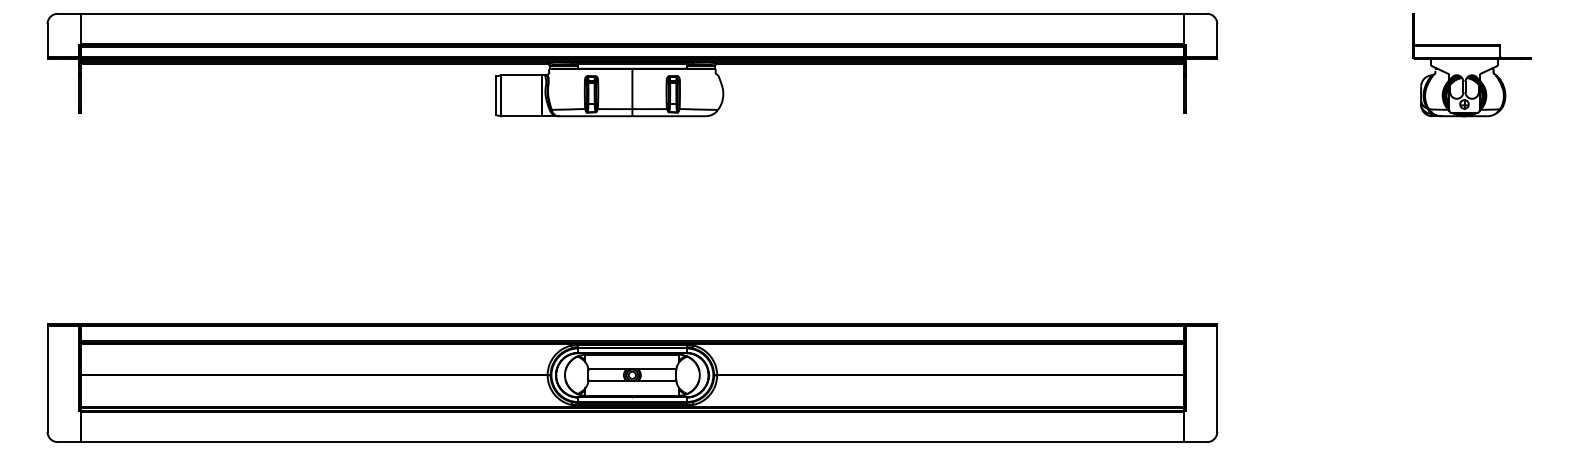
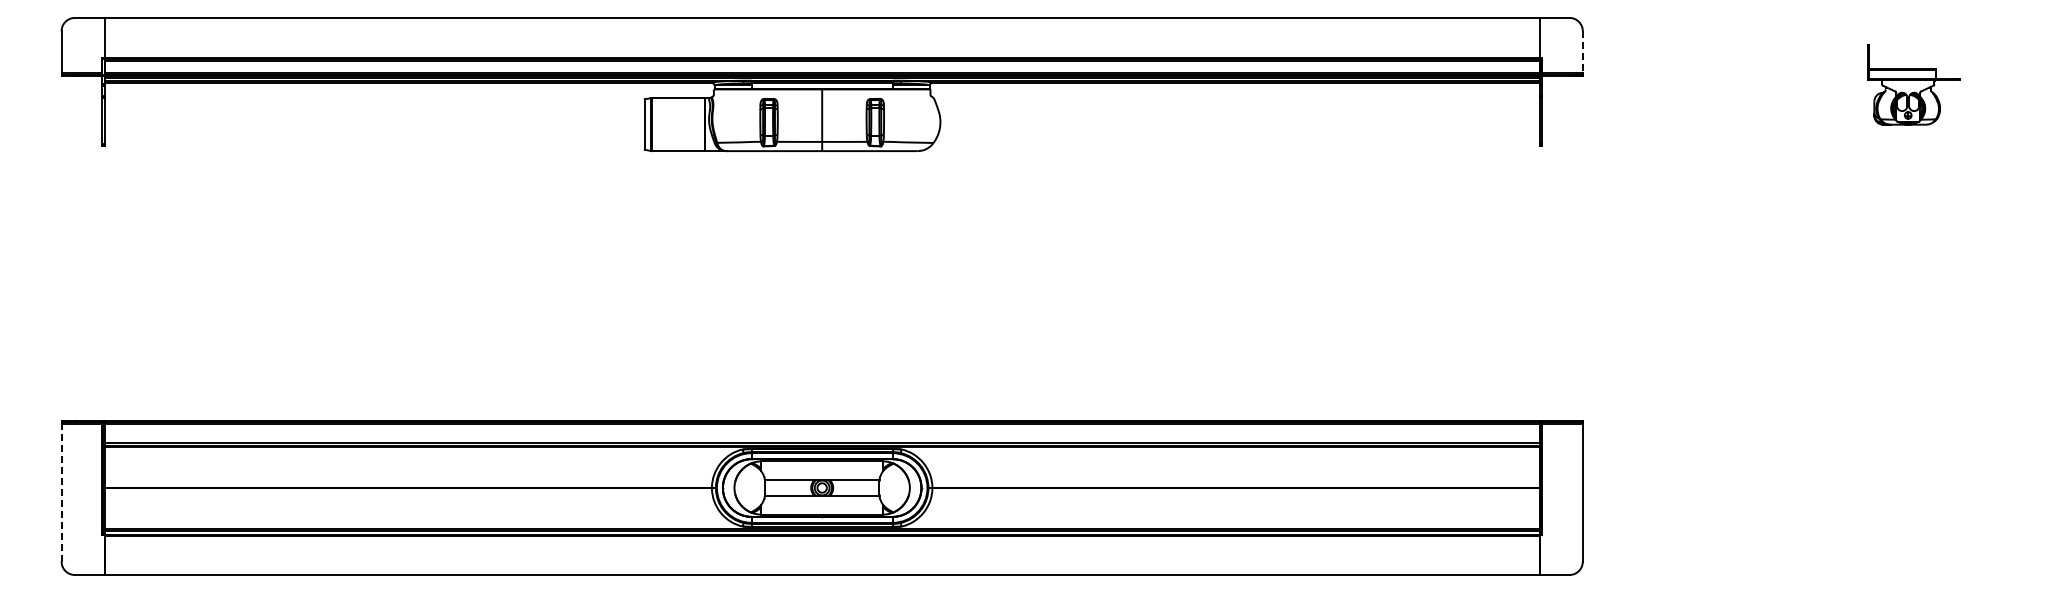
line: (1217, 40) -> (1582, 52), solid -> dashed
part: (1471, 64) -> (1913, 84), size x0.6
line: (47, 378) -> (61, 492), solid -> dashed

